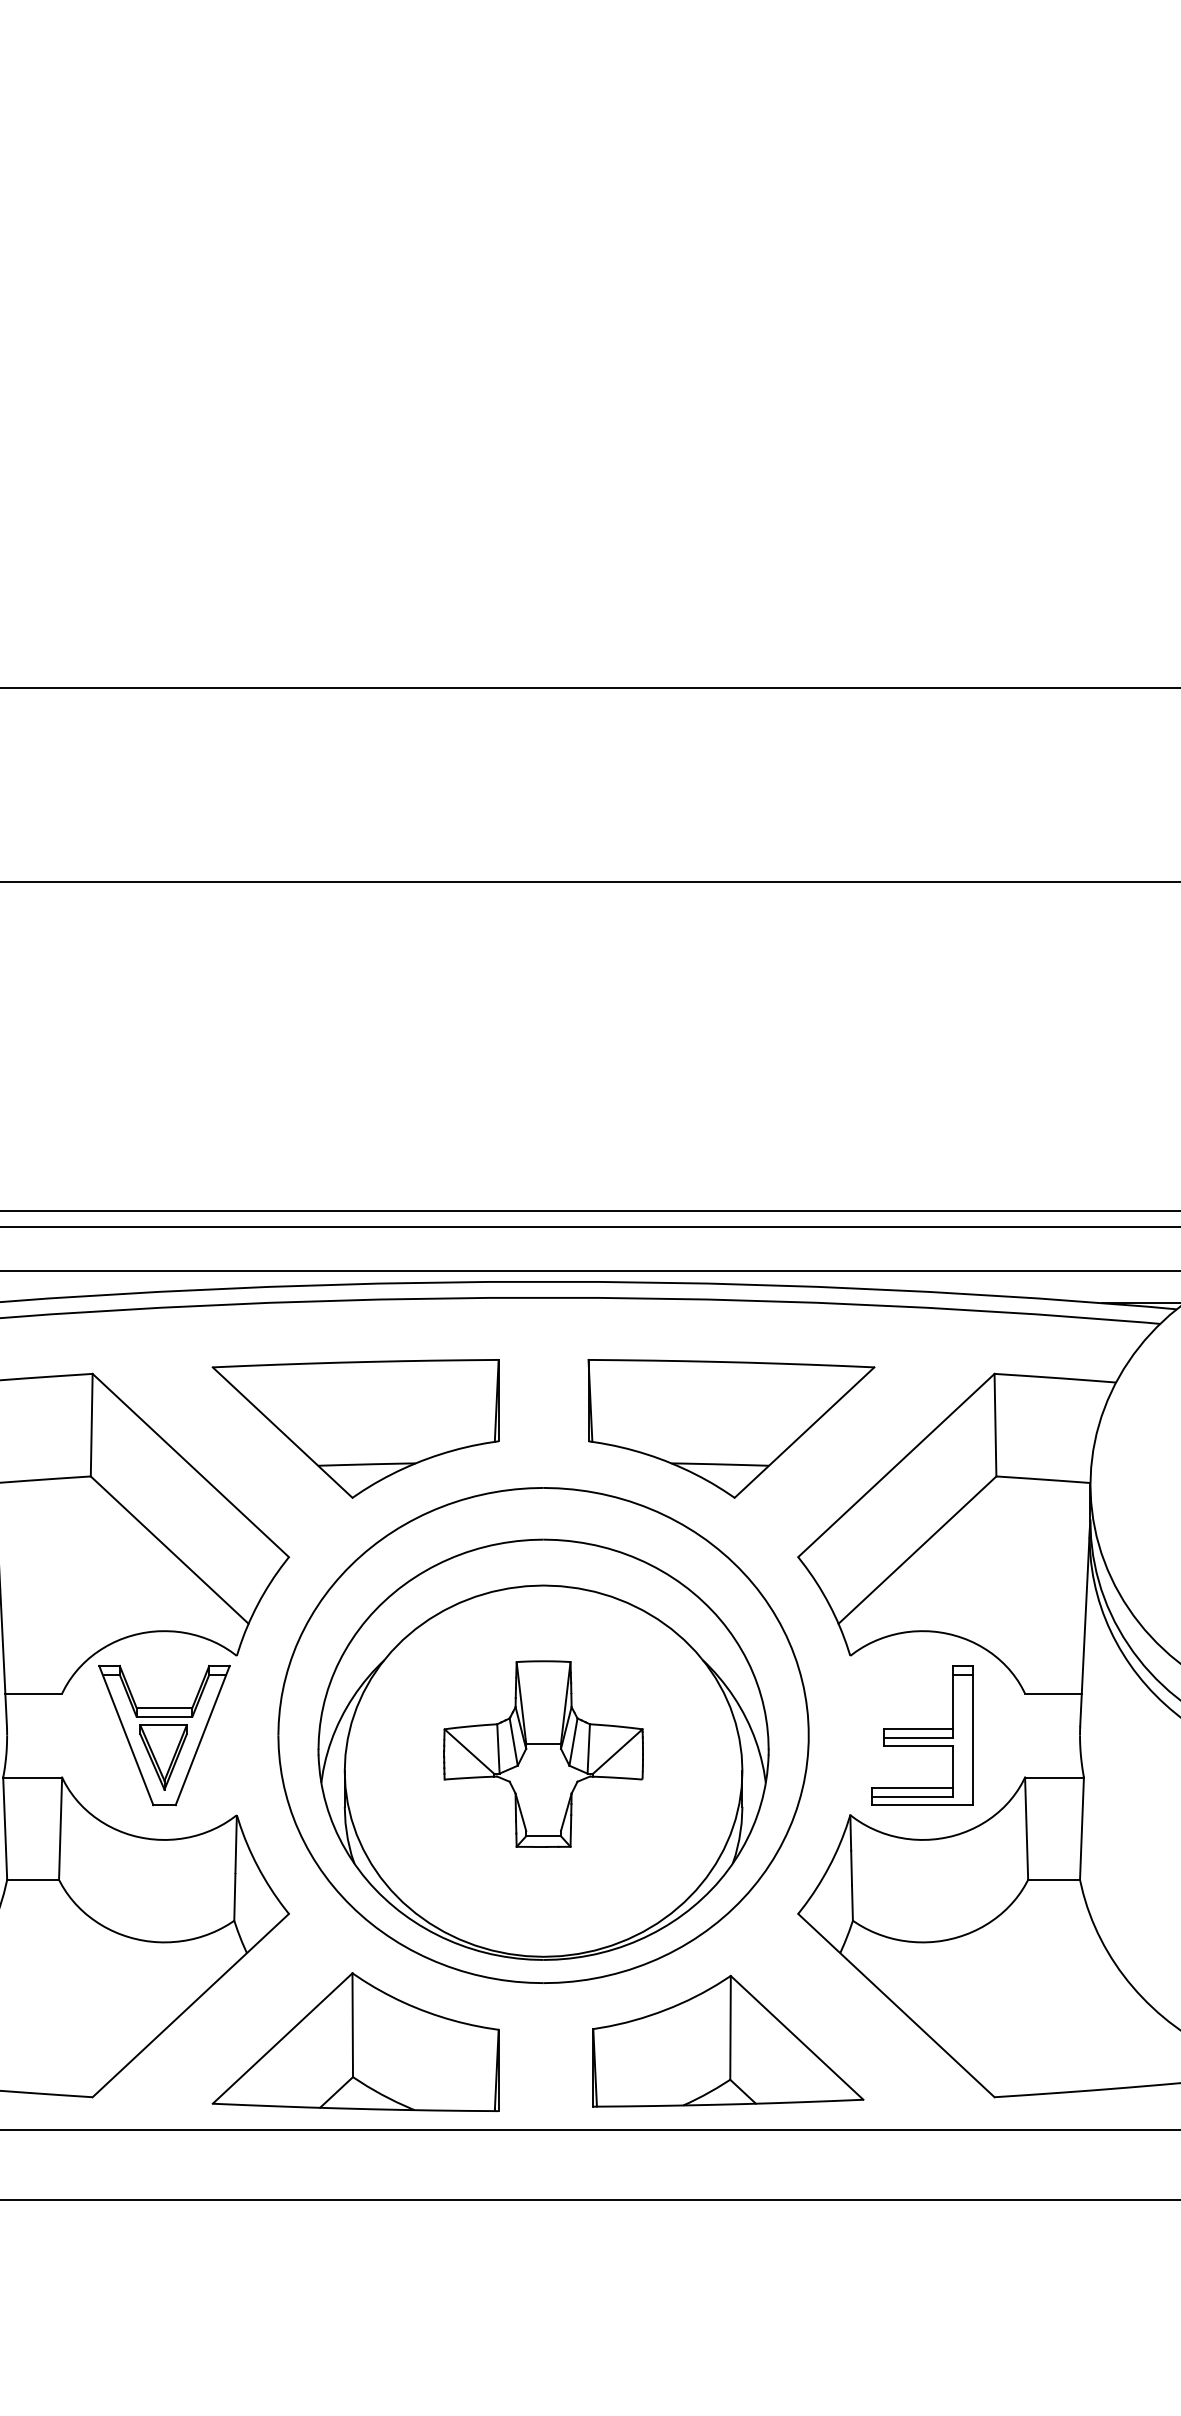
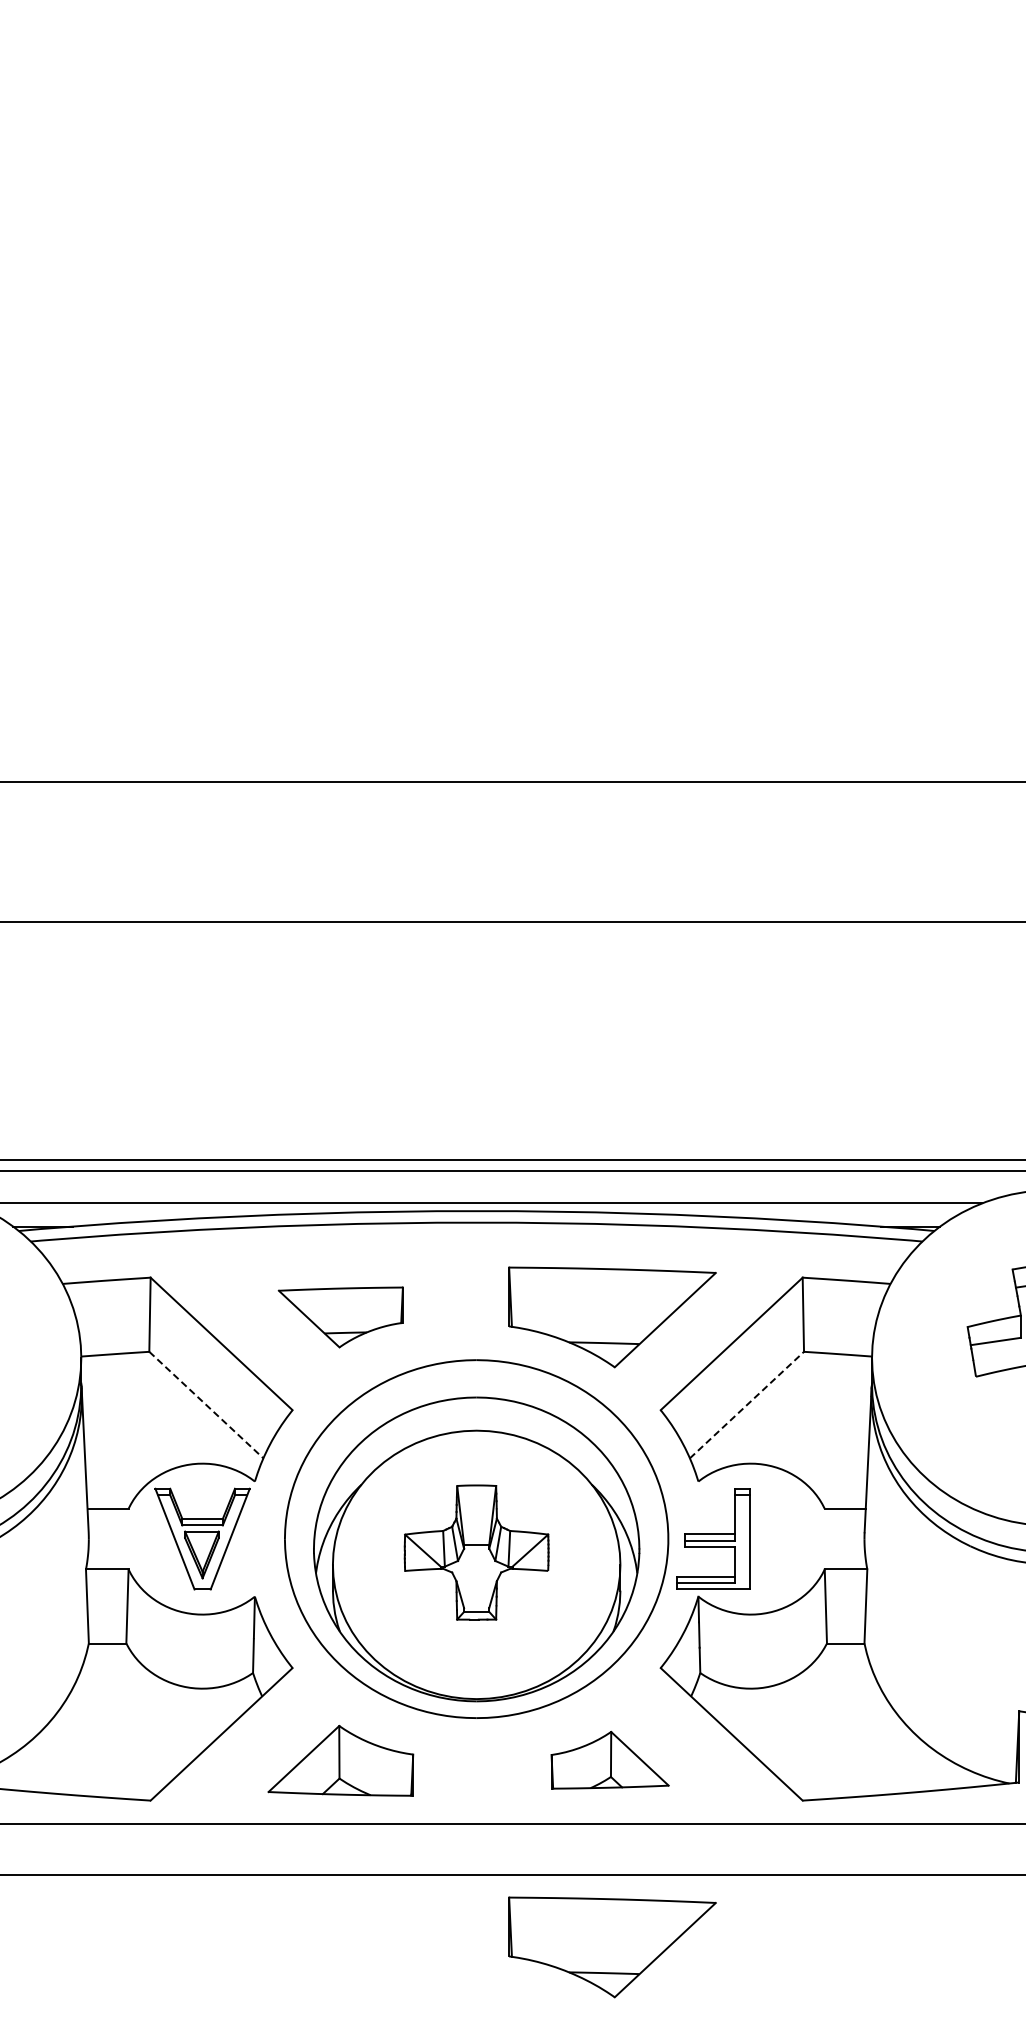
part: (355, 1428) -> (340, 1317), size x0.6
line: (918, 1549) -> (747, 1404), solid -> dashed
line: (169, 1550) -> (206, 1405), solid -> dashed
part: (922, 1734) -> (713, 1538), moved
part: (355, 2041) -> (340, 1760), size x0.7
part: (727, 2041) -> (609, 1760), size x0.6
part: (731, 2300) -> (612, 1947), added

